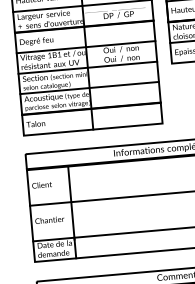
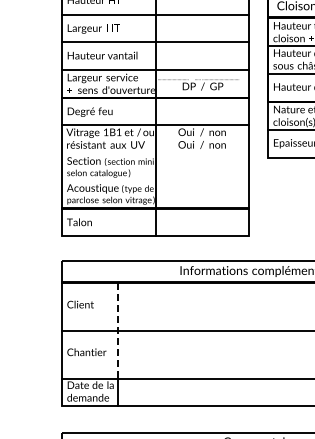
line: (87, 67) -> (155, 153), removed
line: (89, 88) -> (155, 180), removed
line: (71, 203) -> (117, 332), solid -> dashed

